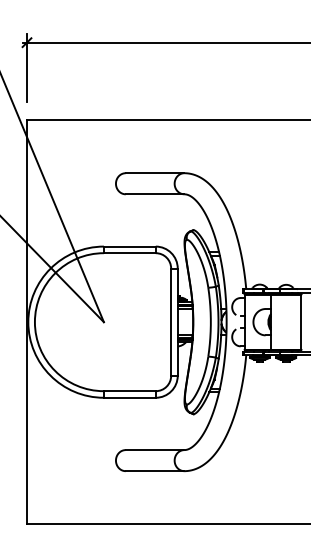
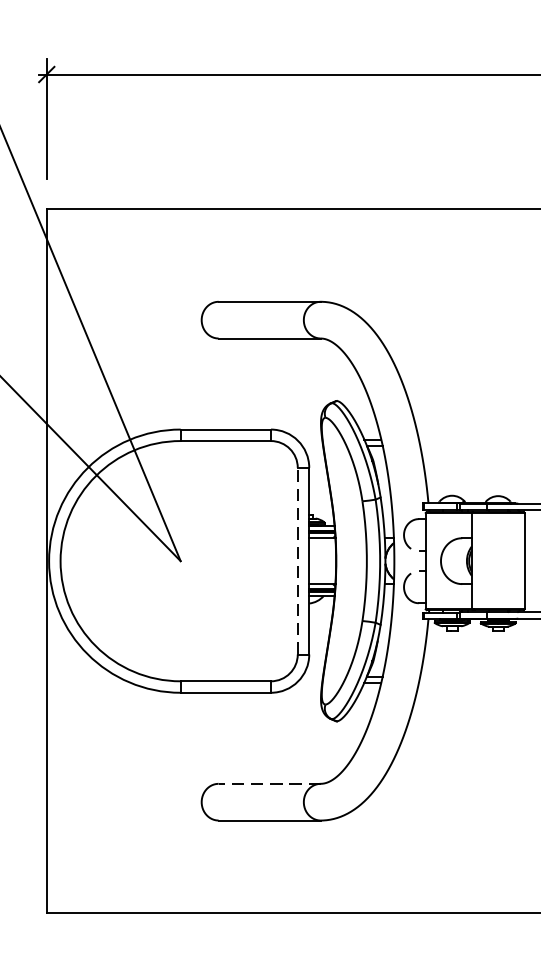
line: (171, 322) -> (298, 561), solid -> dashed
line: (154, 450) -> (268, 784), solid -> dashed

